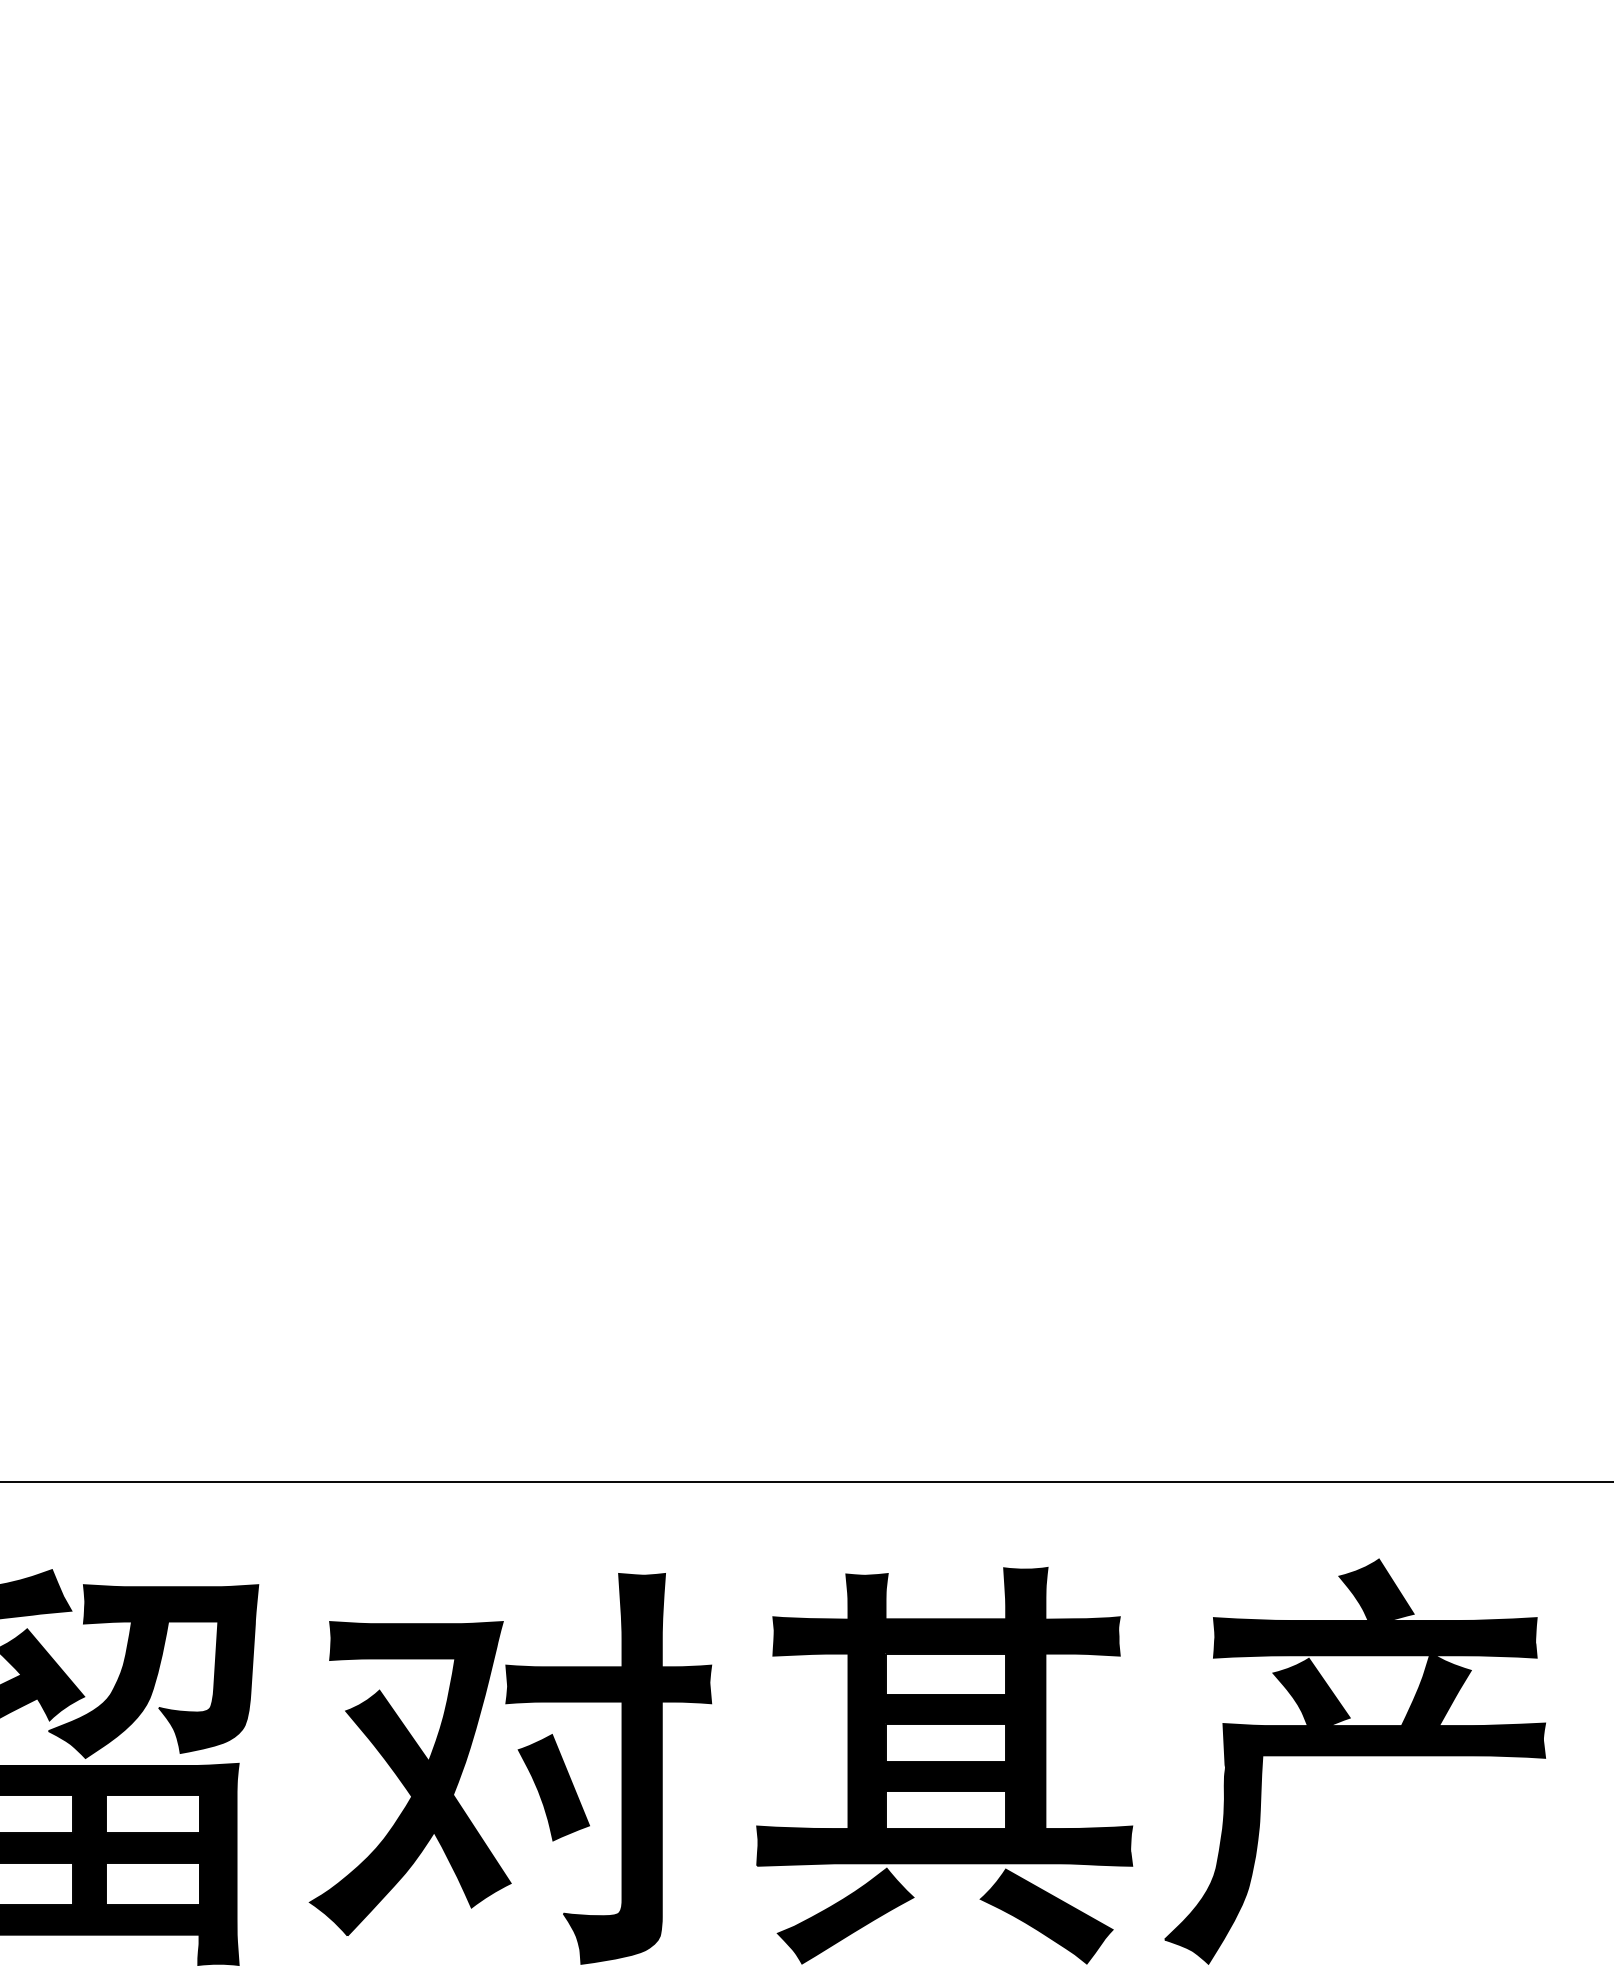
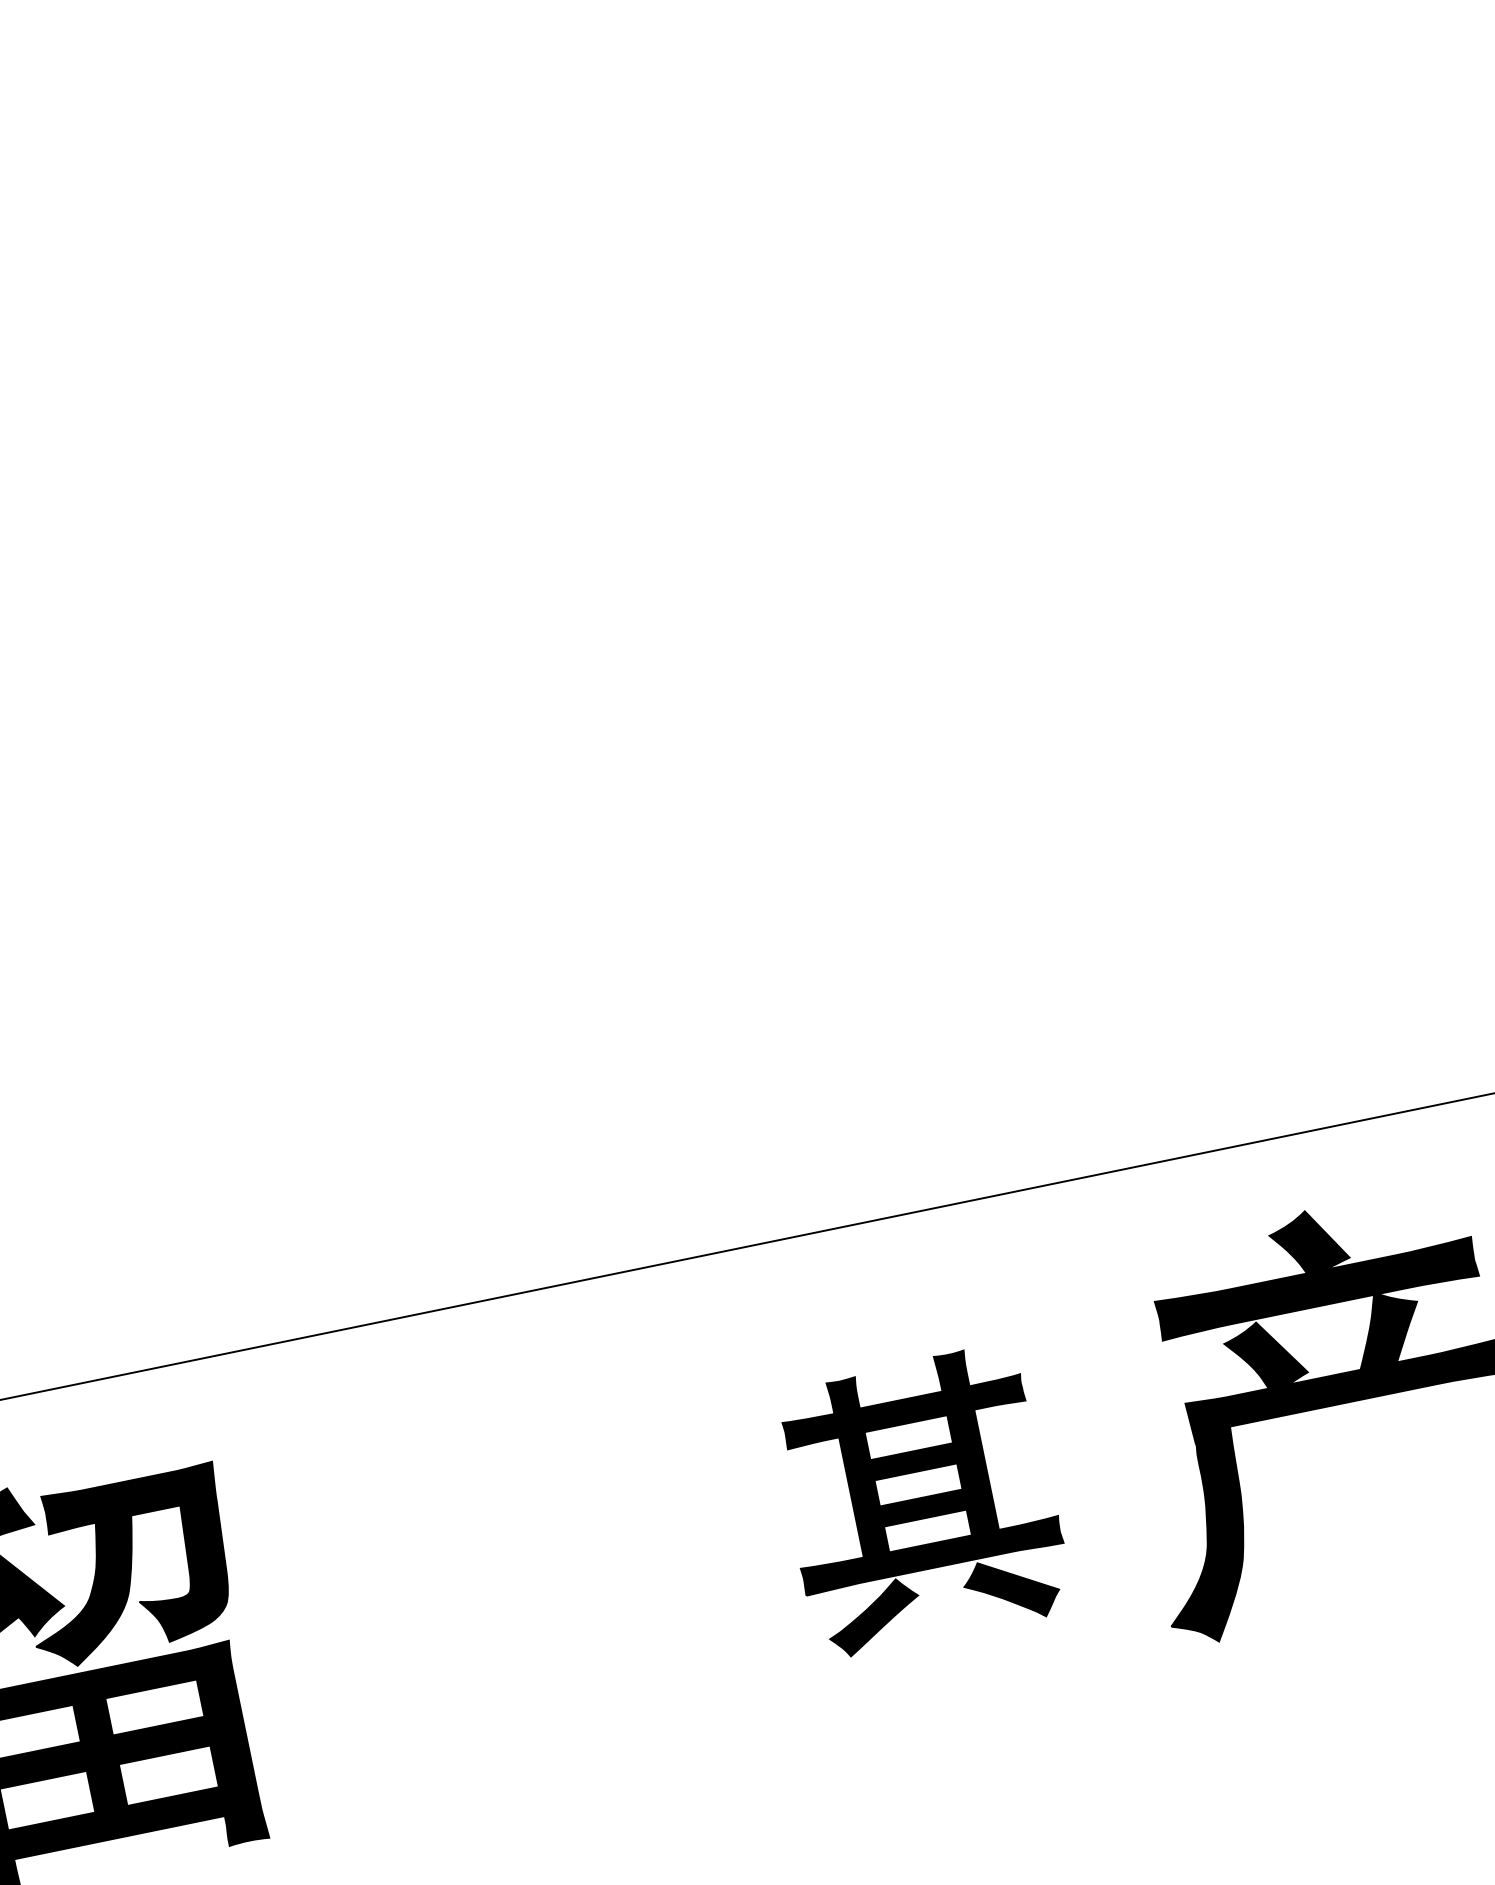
part: (523, 1761) -> (507, 1581), removed
part: (944, 1765) -> (920, 1500), size x0.7

